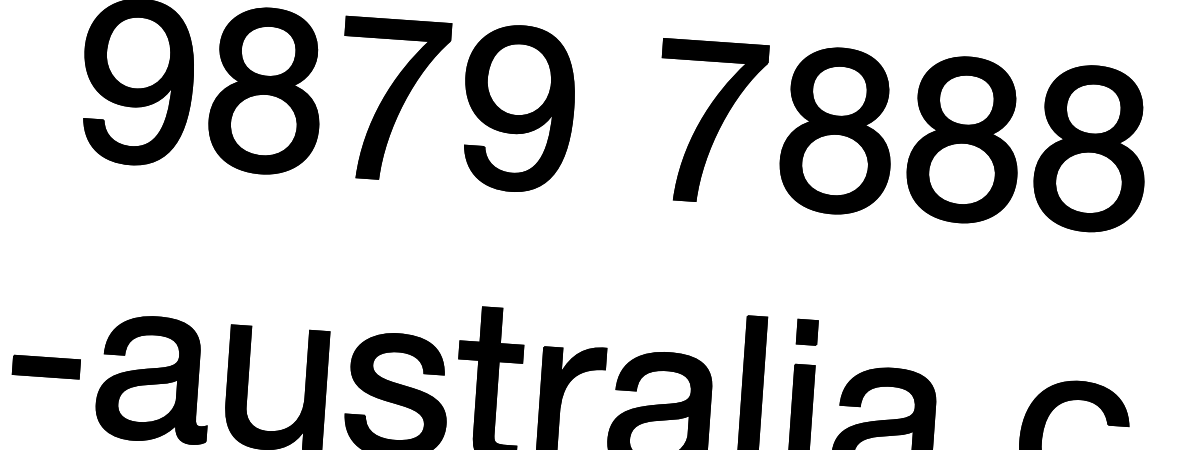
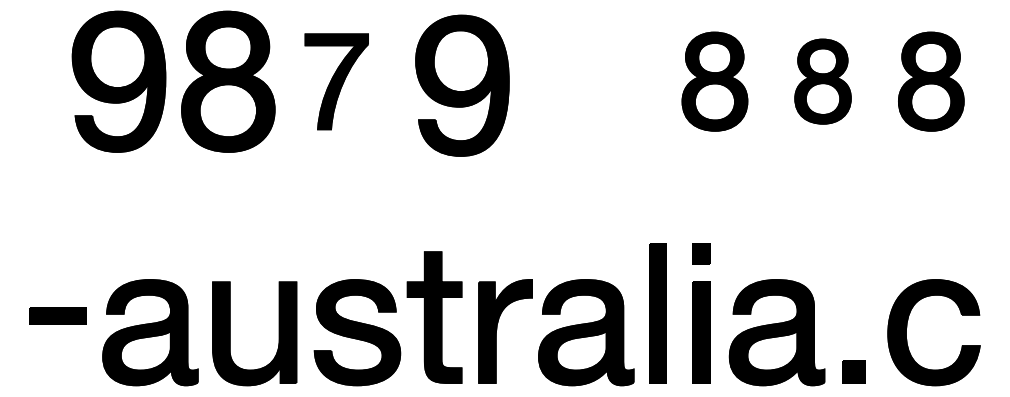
part: (393, 99) -> (336, 81), size x0.7
part: (518, 108) -> (462, 85), moved
part: (710, 121) -> (606, 81), removed
part: (836, 130) -> (714, 81), size x0.7
part: (963, 139) -> (822, 81), size x0.6
part: (1091, 148) -> (931, 81), size x0.7
part: (45, 366) -> (57, 315), moved

